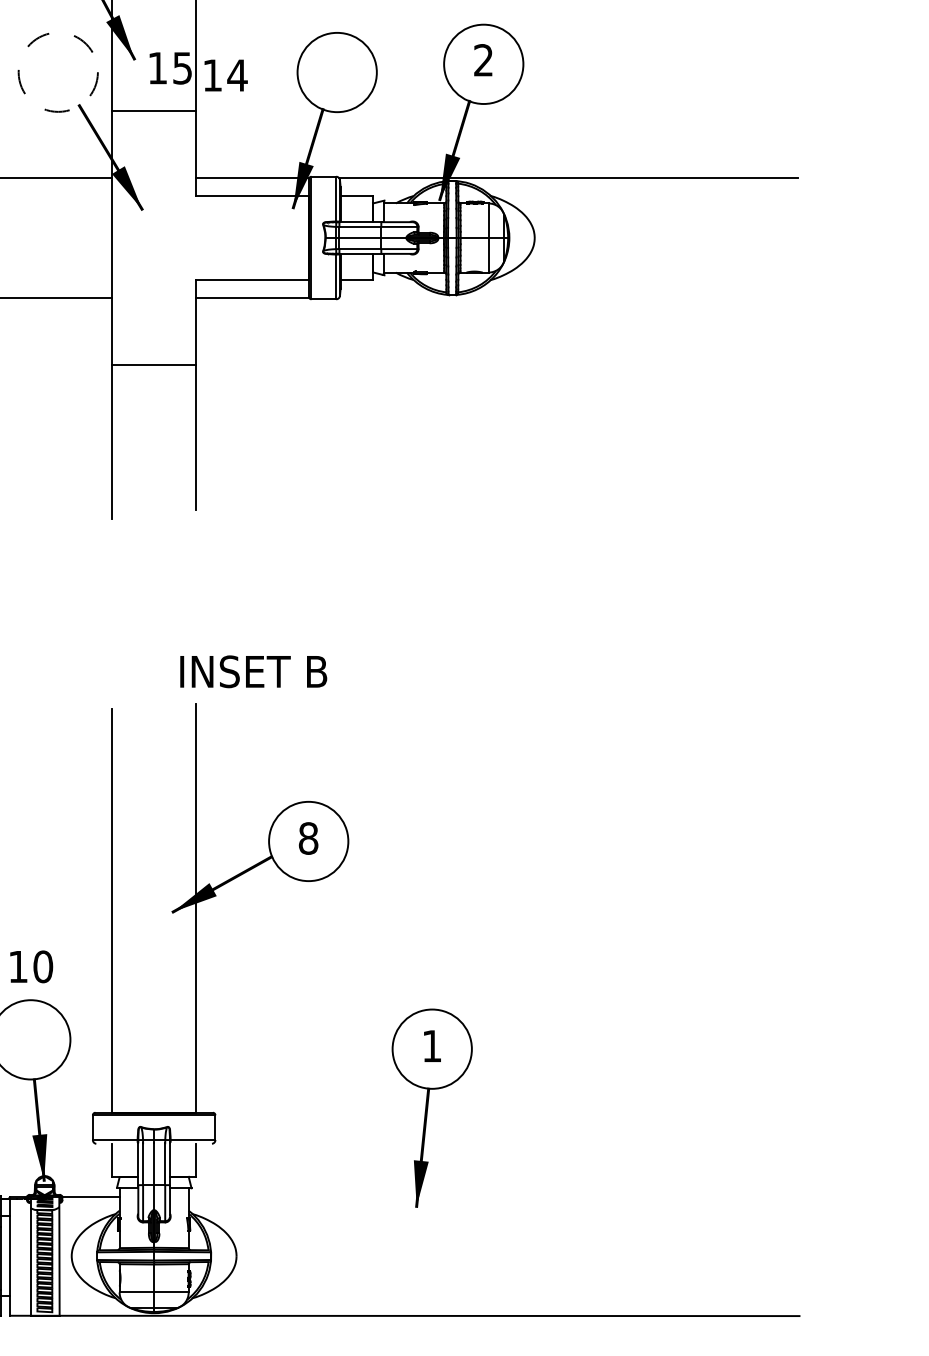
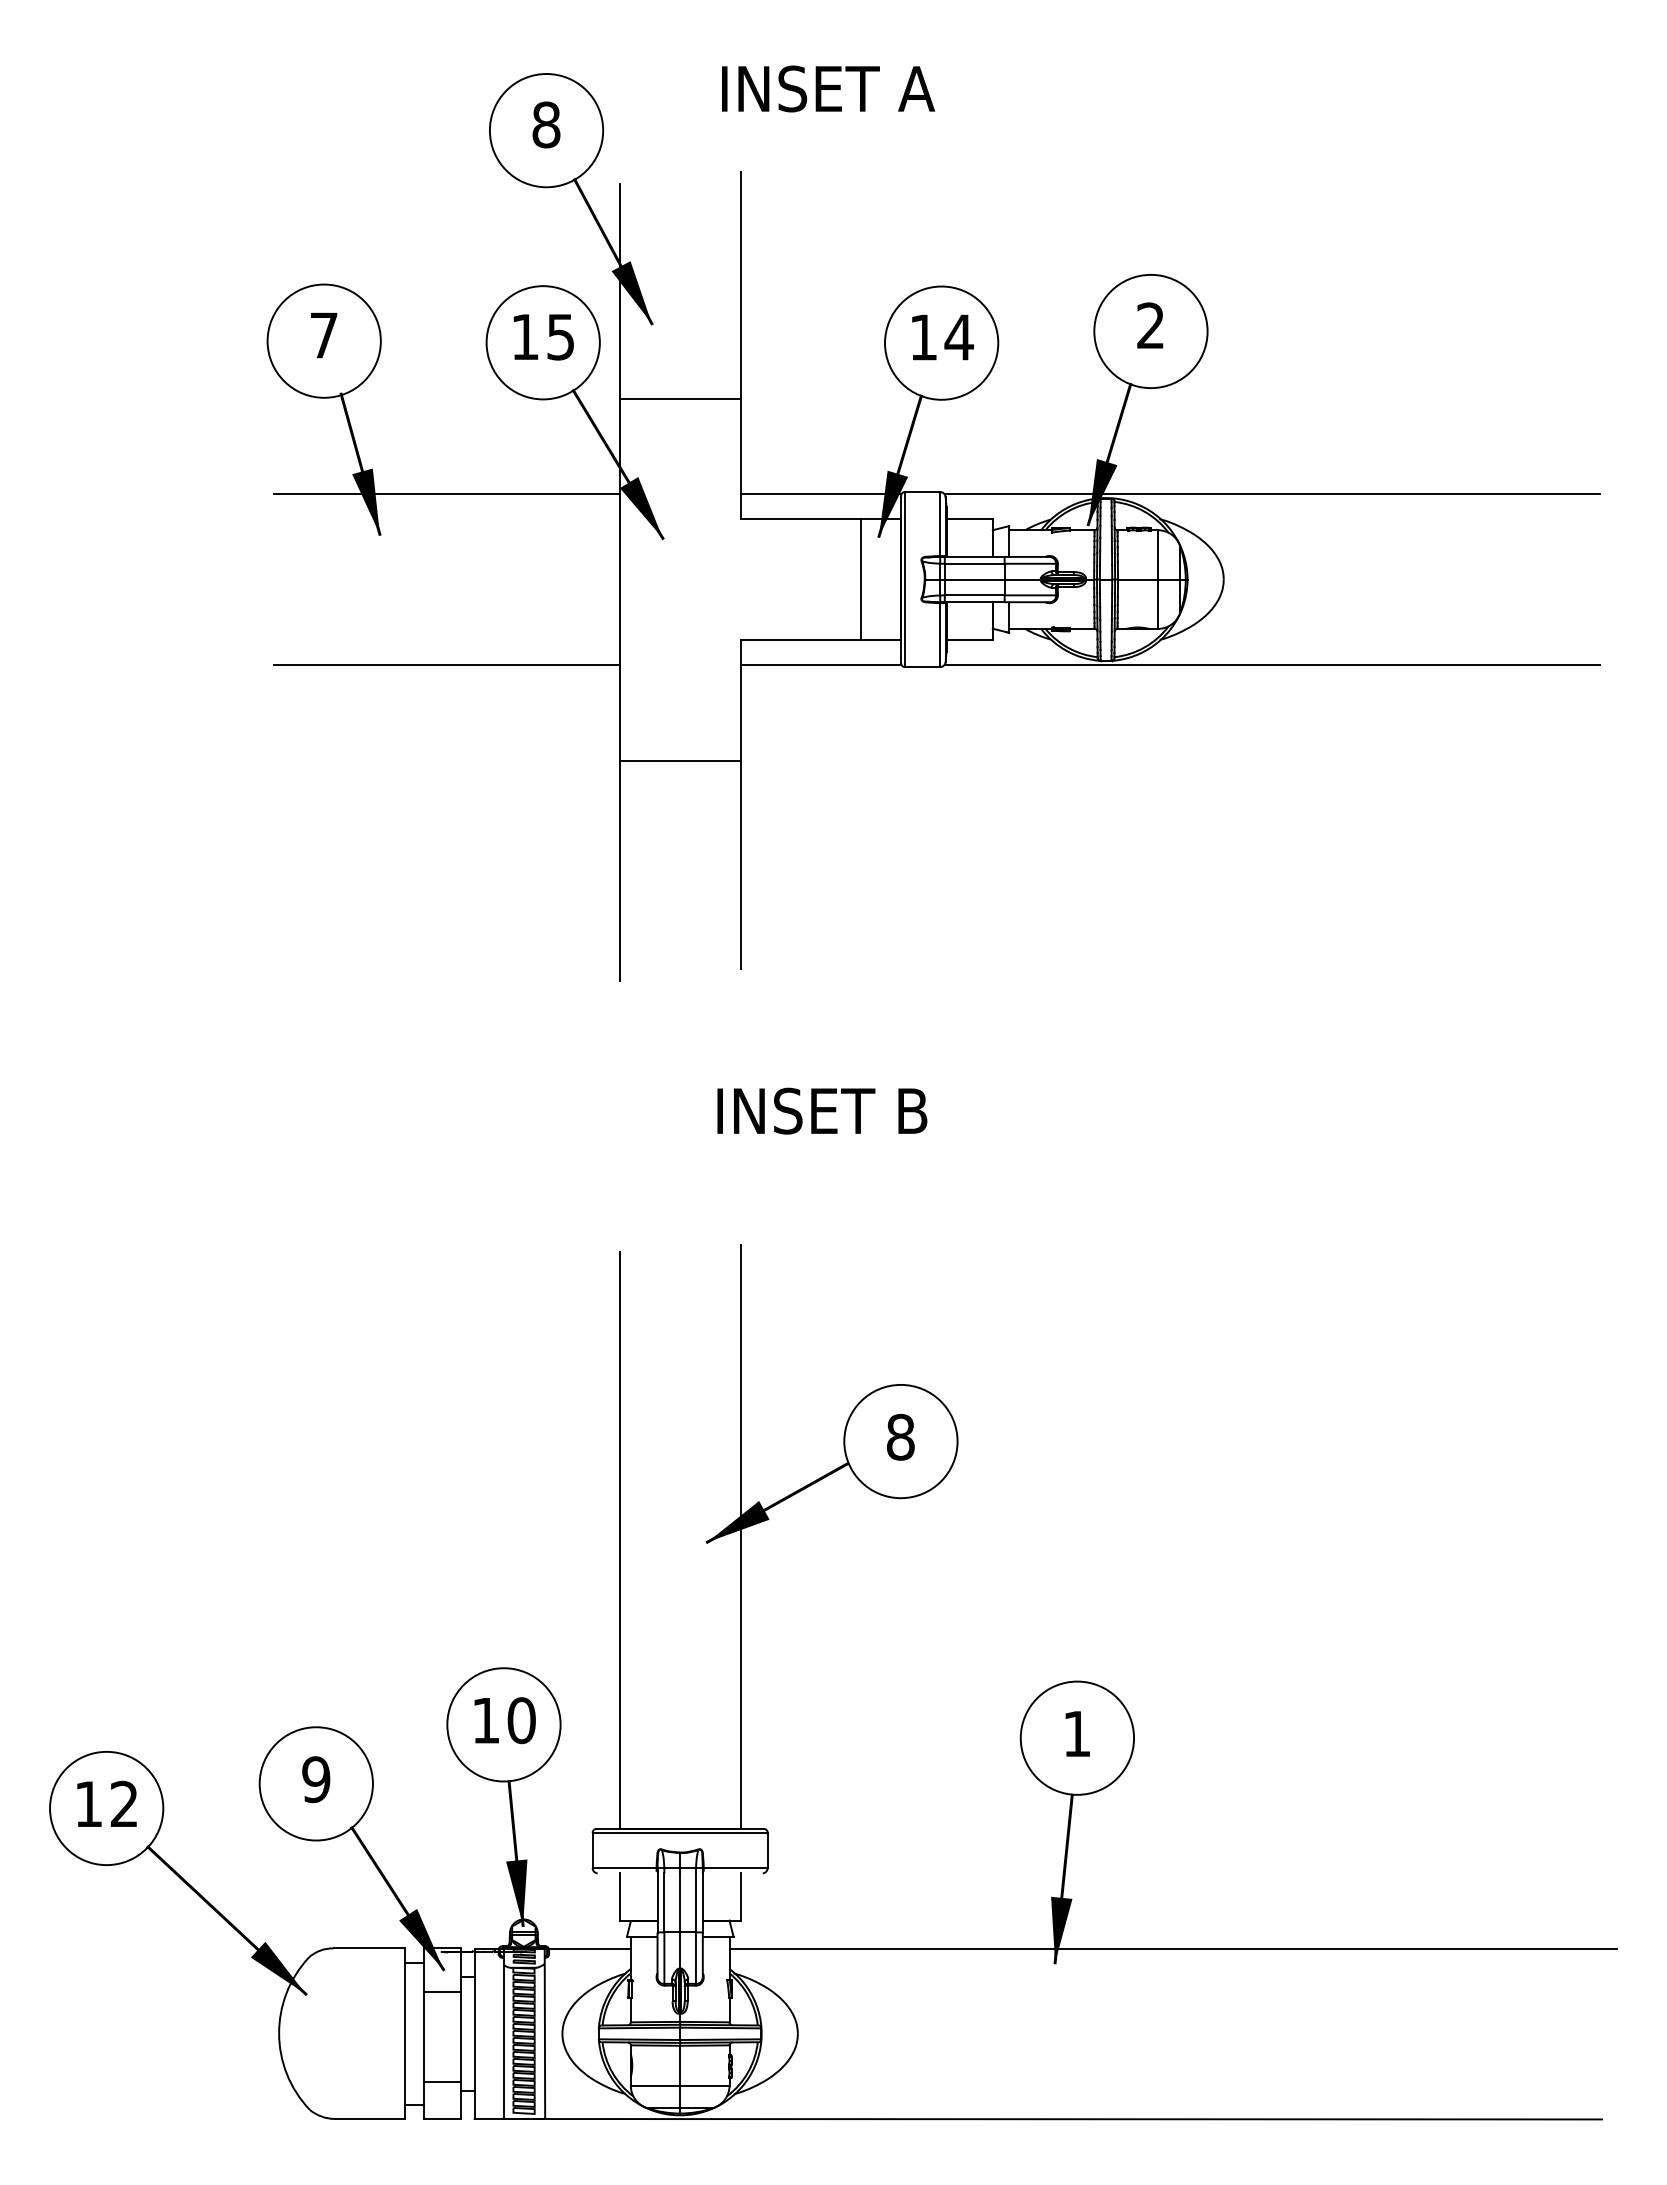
text: (170, 68) -> (543, 337), moved
circle: (57, 72) -> (542, 342), dashed -> solid
text: (225, 75) -> (942, 337), moved
line: (281, 237) -> (861, 579), added
line: (568, 297) -> (1271, 664), added
text: (253, 671) -> (822, 1110), moved
text: (31, 966) -> (504, 1720), moved
line: (498, 1196) -> (1172, 1948), added

